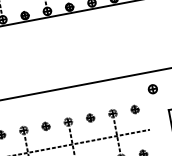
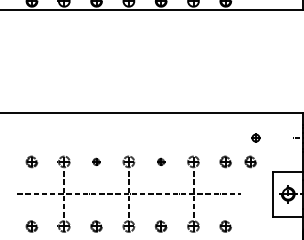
part: (152, 88) -> (255, 137), size x0.6
part: (152, 106) -> (250, 161), added
part: (90, 117) -> (161, 161), size x0.6
part: (45, 126) -> (96, 161), size x0.6

